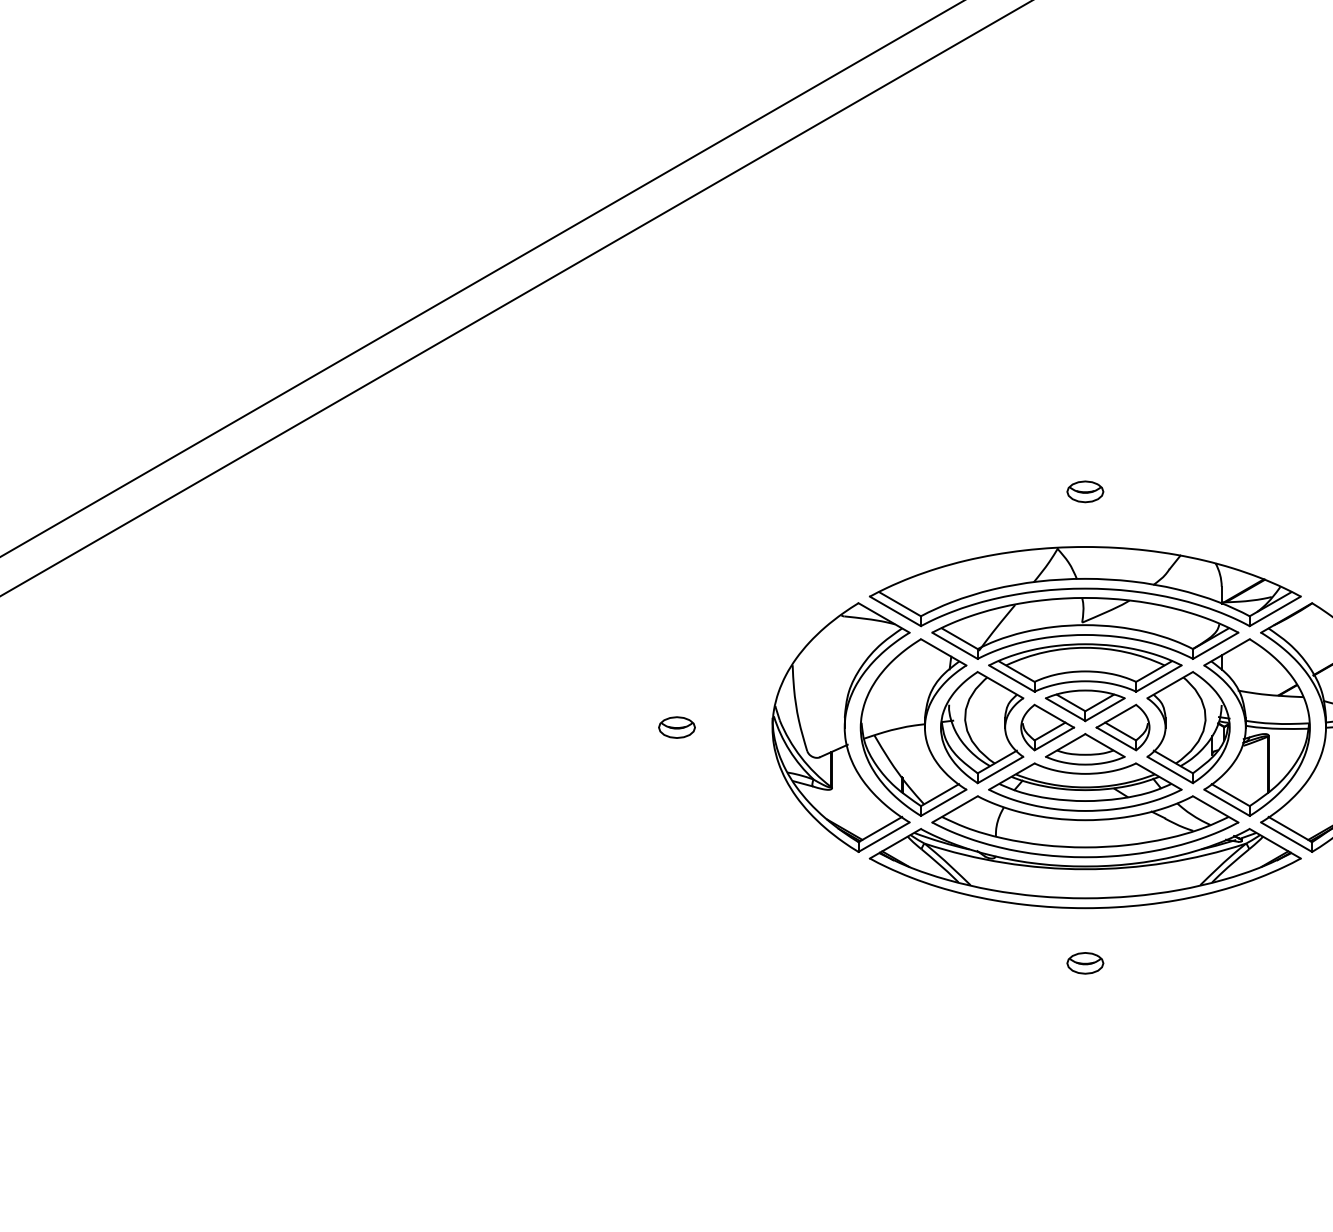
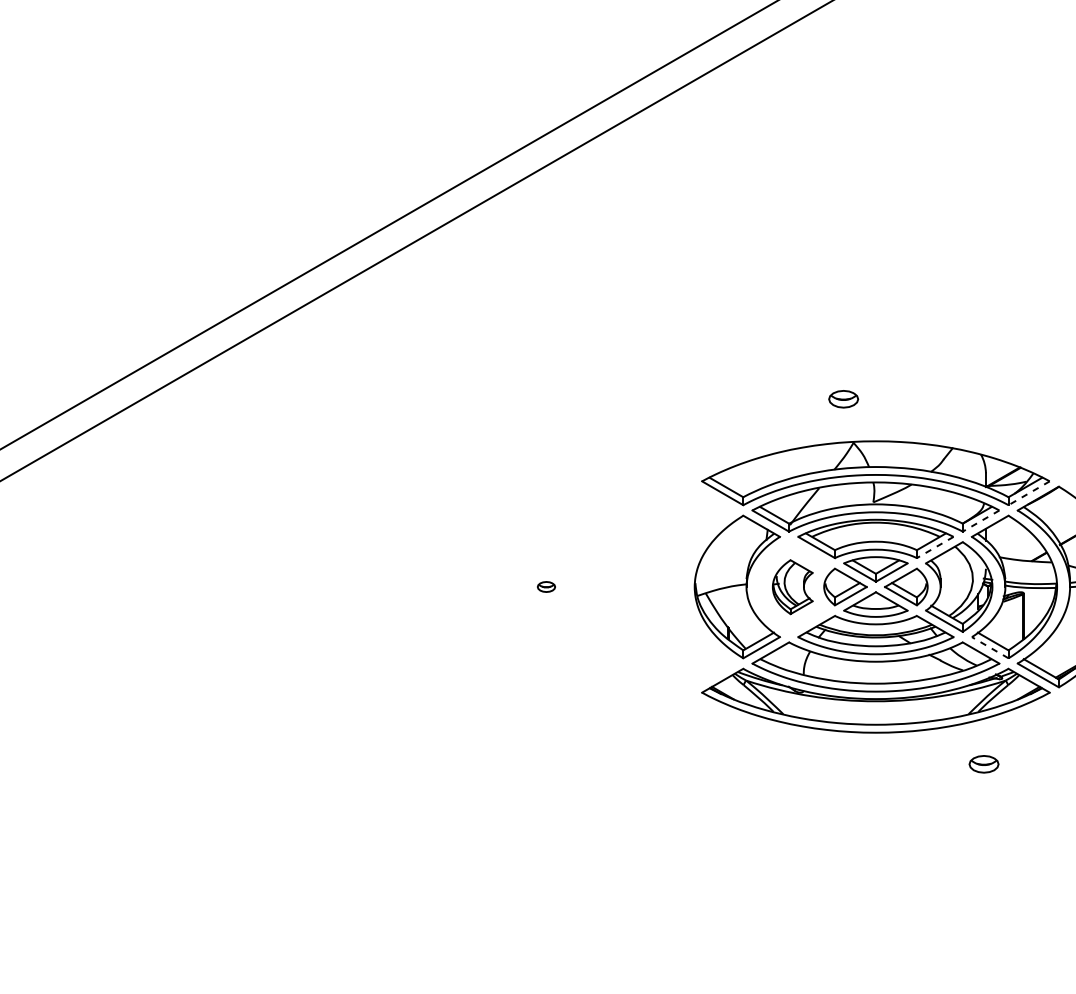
part: (1085, 491) -> (843, 398), moved
line: (1275, 611) -> (1029, 493), solid -> dashed
line: (1215, 646) -> (980, 521), solid -> dashed
line: (1158, 678) -> (934, 547), solid -> dashed
part: (676, 727) -> (546, 586), size x0.6
part: (840, 727) -> (678, 586), removed
part: (982, 727) -> (792, 586), size x0.6
line: (1226, 802) -> (989, 647), solid -> dashed
part: (1085, 963) -> (984, 764), moved

